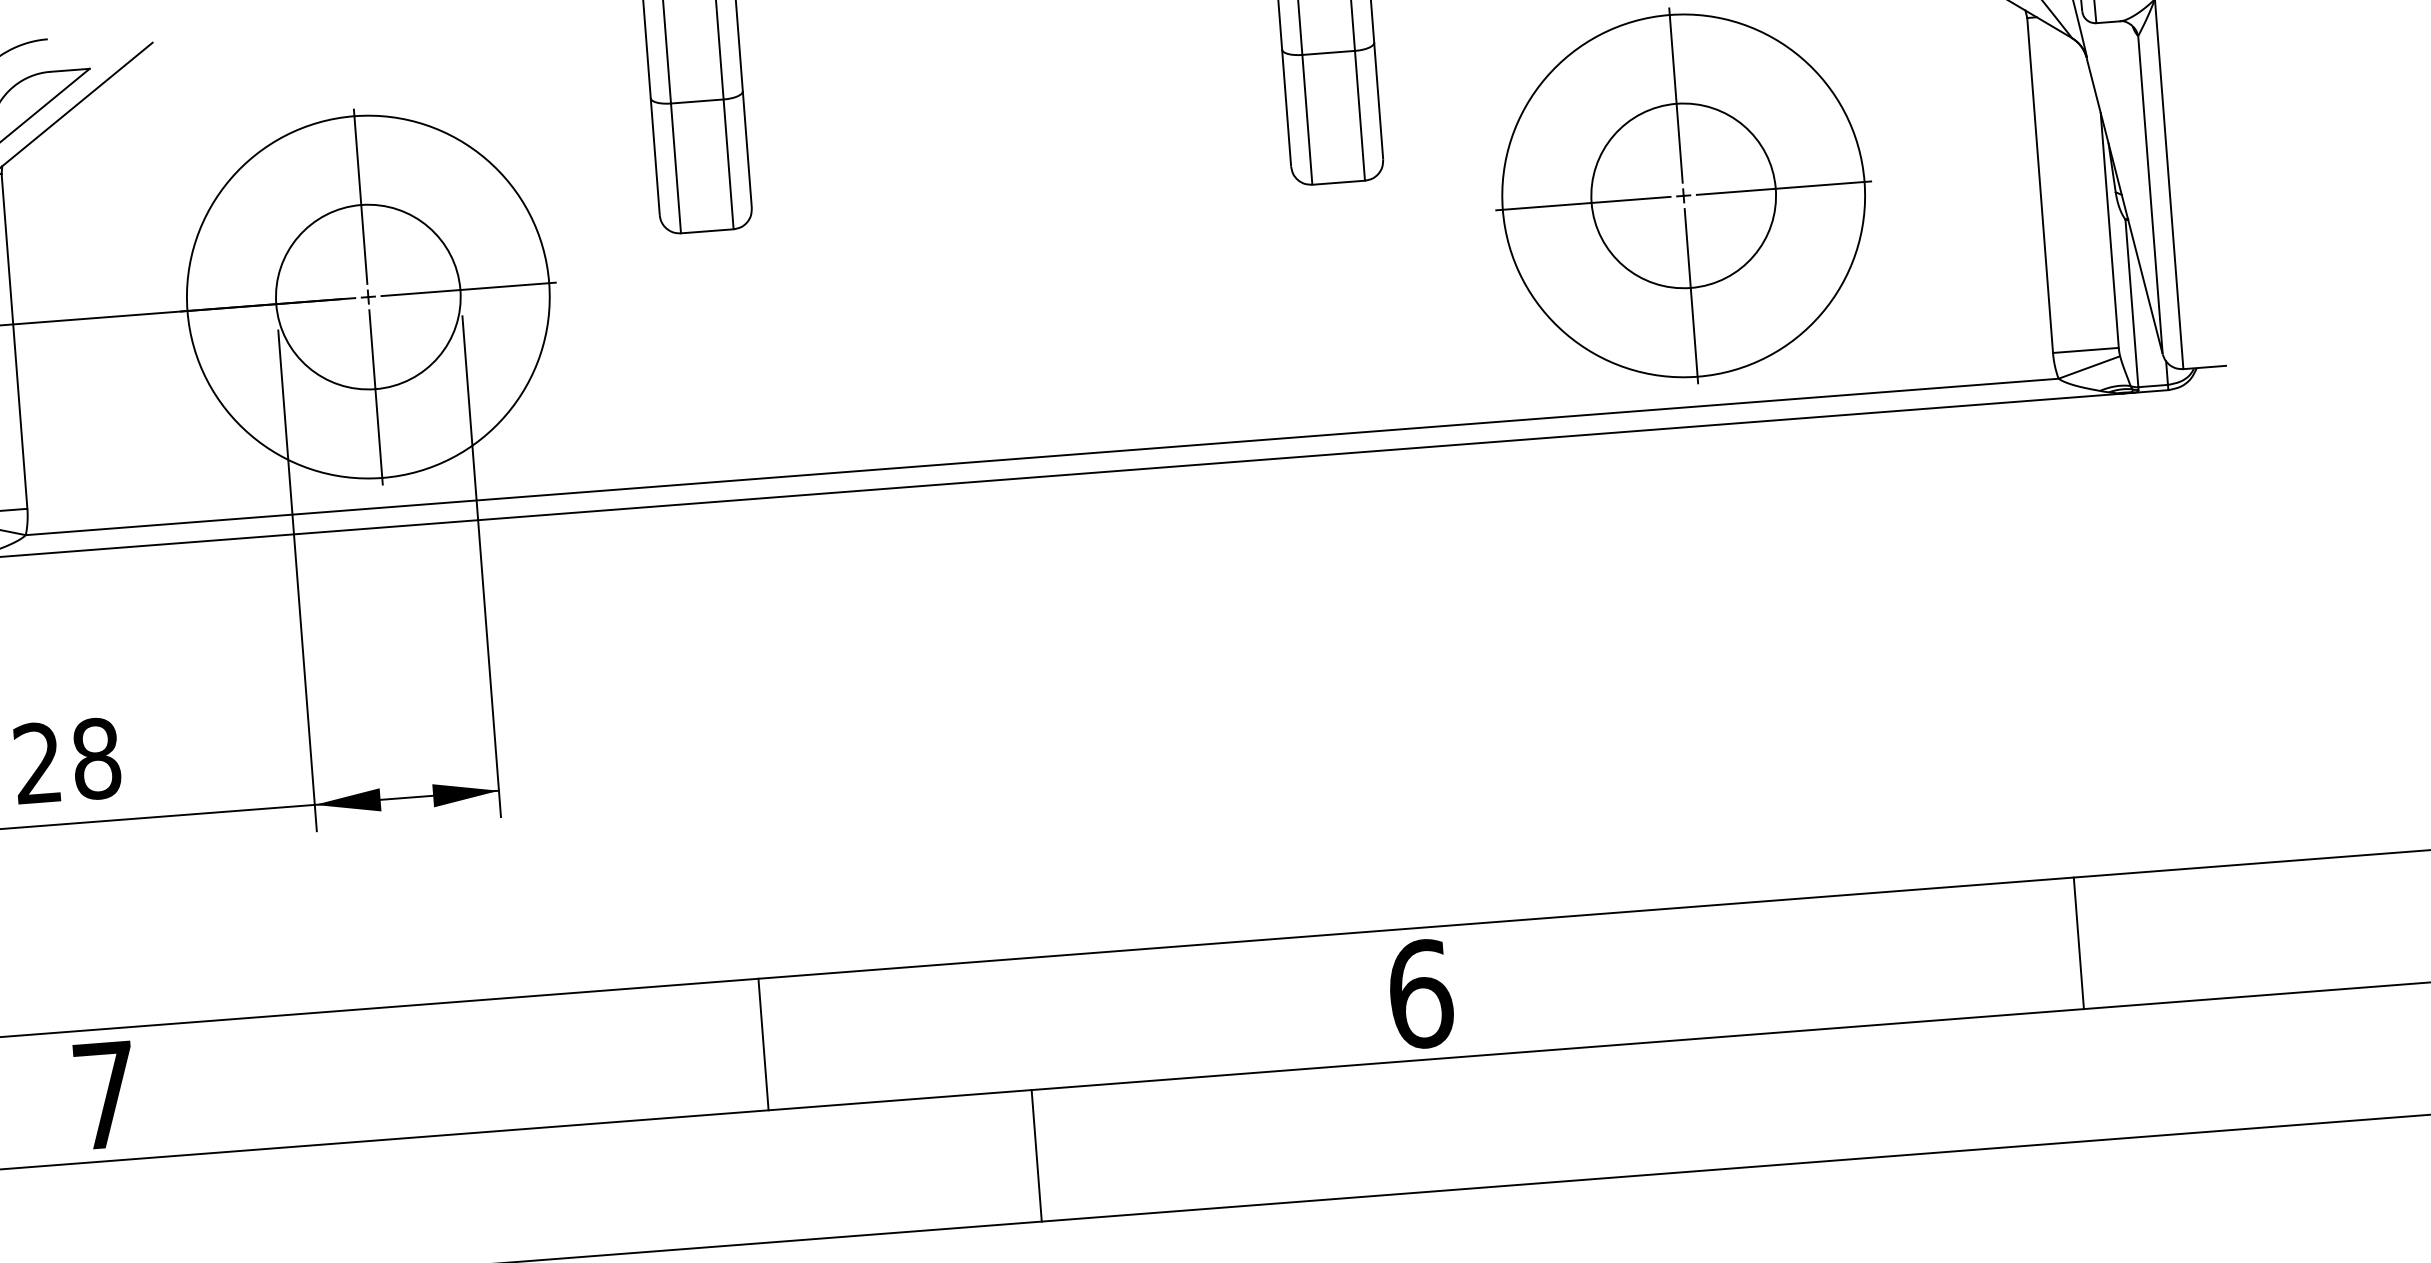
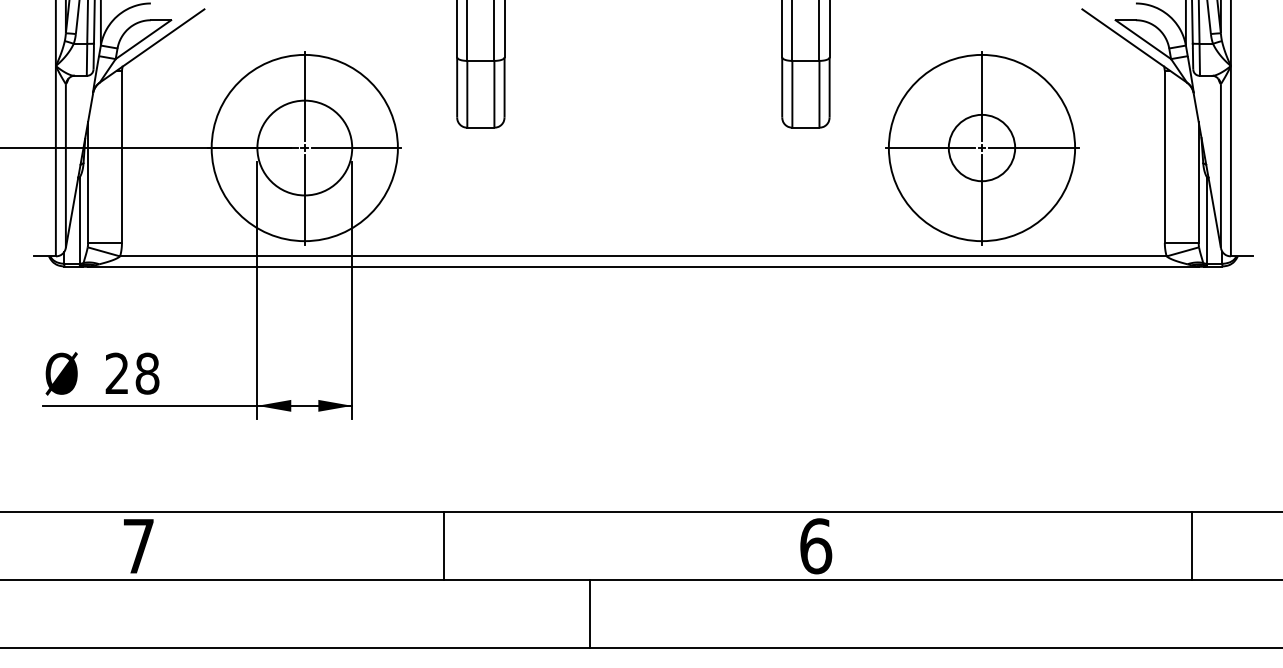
circle: (1682, 194) -> (981, 147), size x0.7
line: (2078, 944) -> (1191, 546), moved
line: (763, 1045) -> (443, 546), moved
line: (1037, 1155) -> (590, 613), moved

